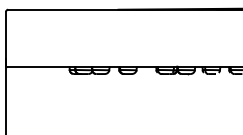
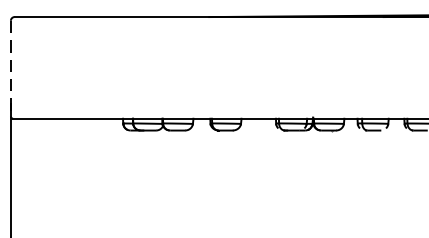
line: (6, 39) -> (11, 69), solid -> dashed

